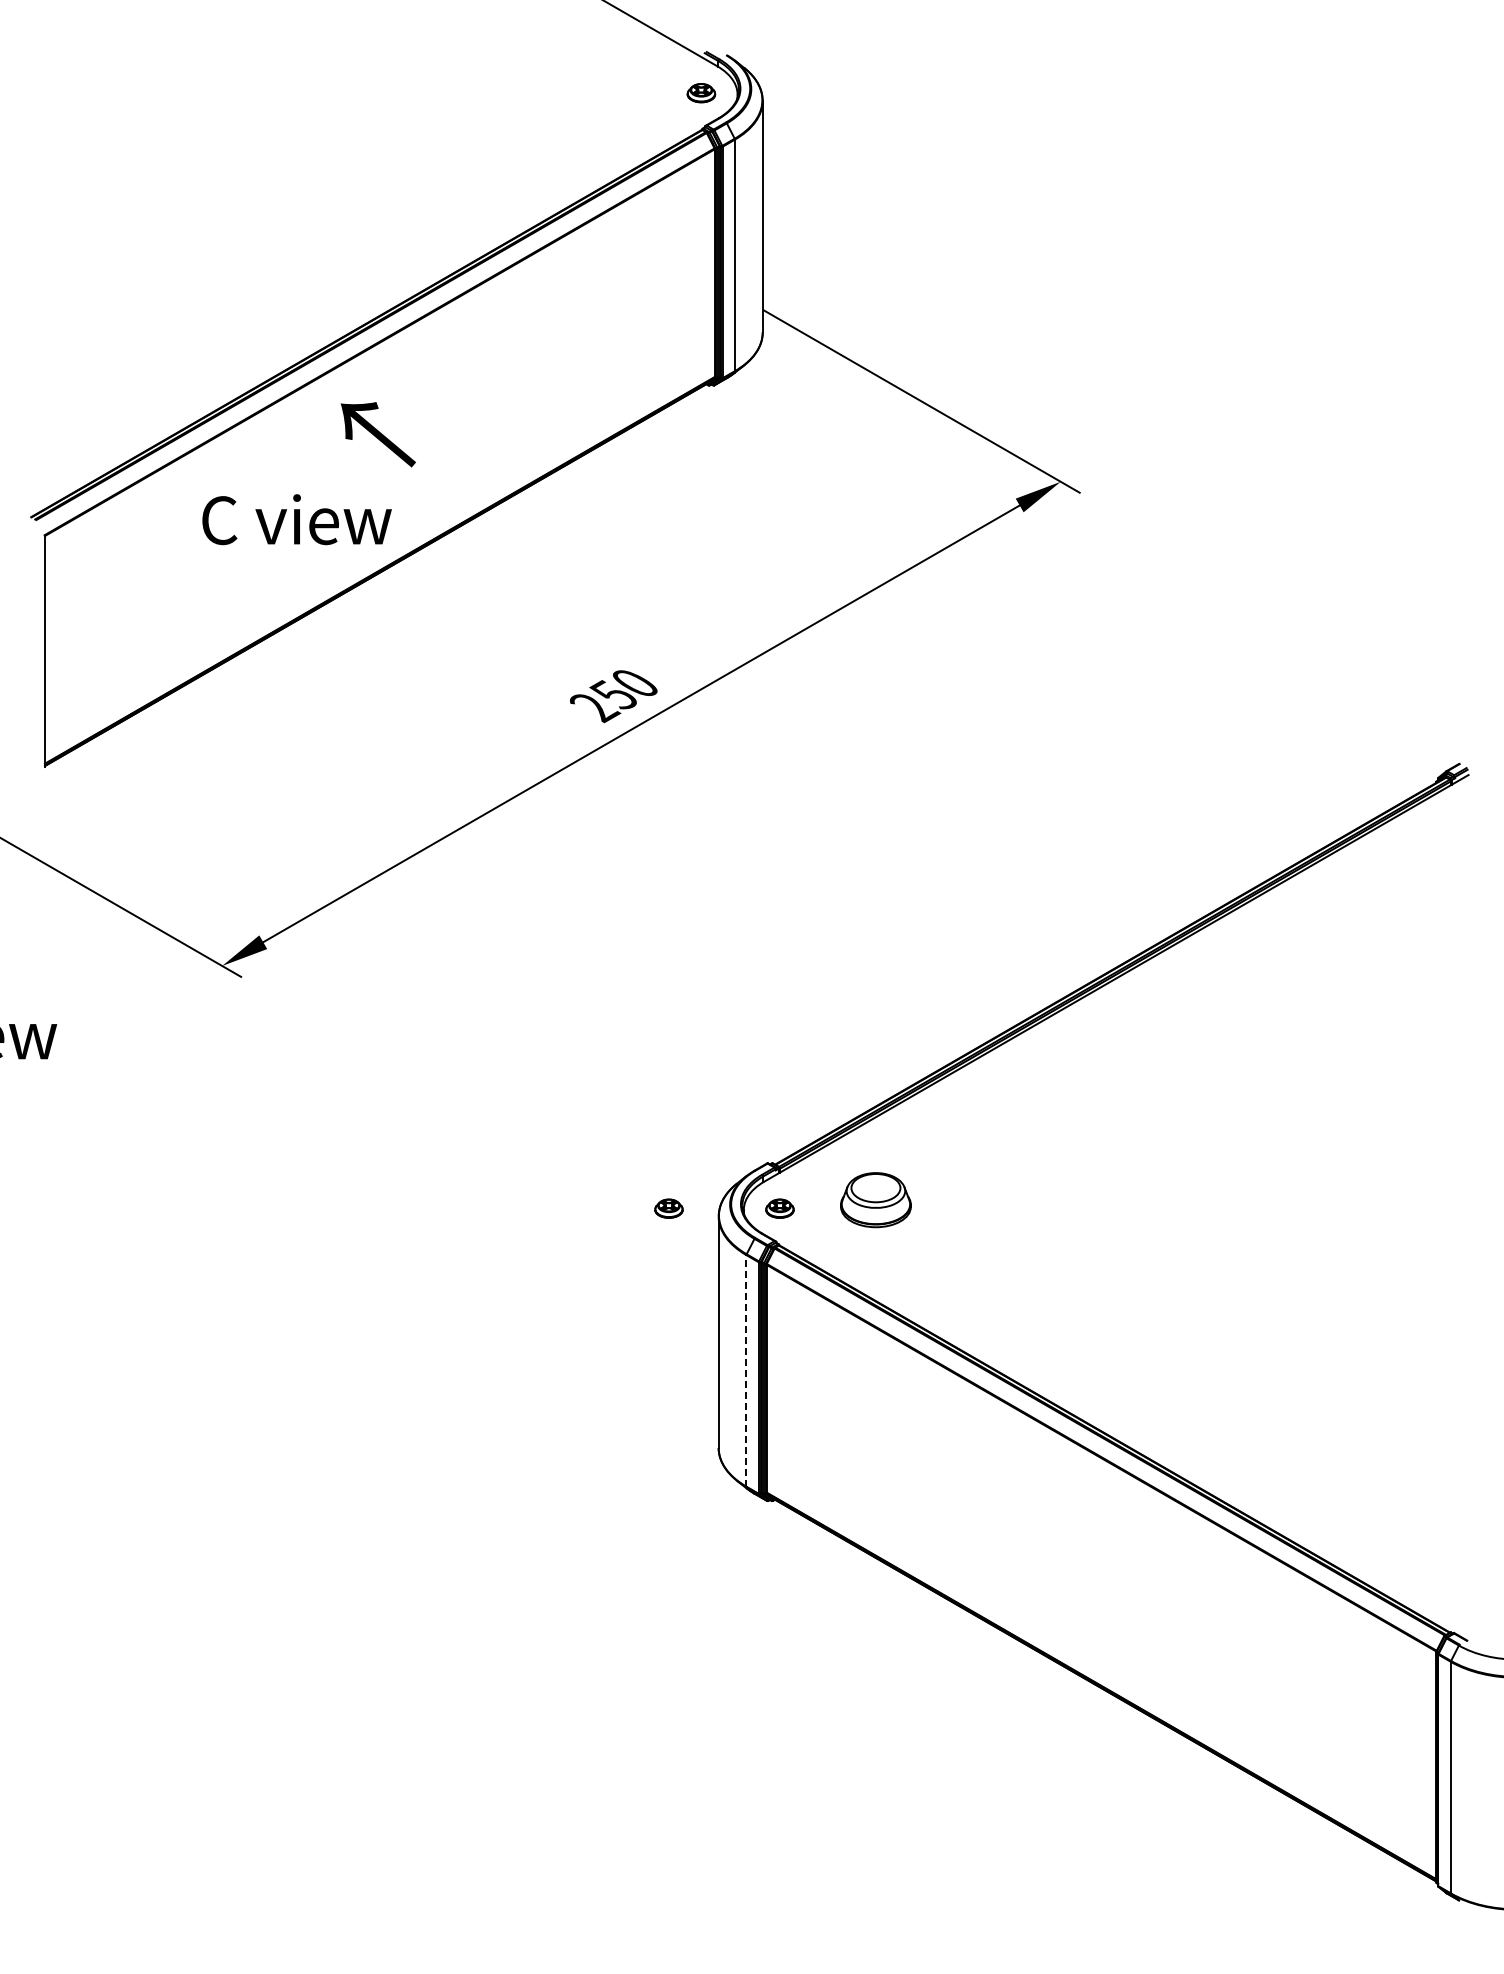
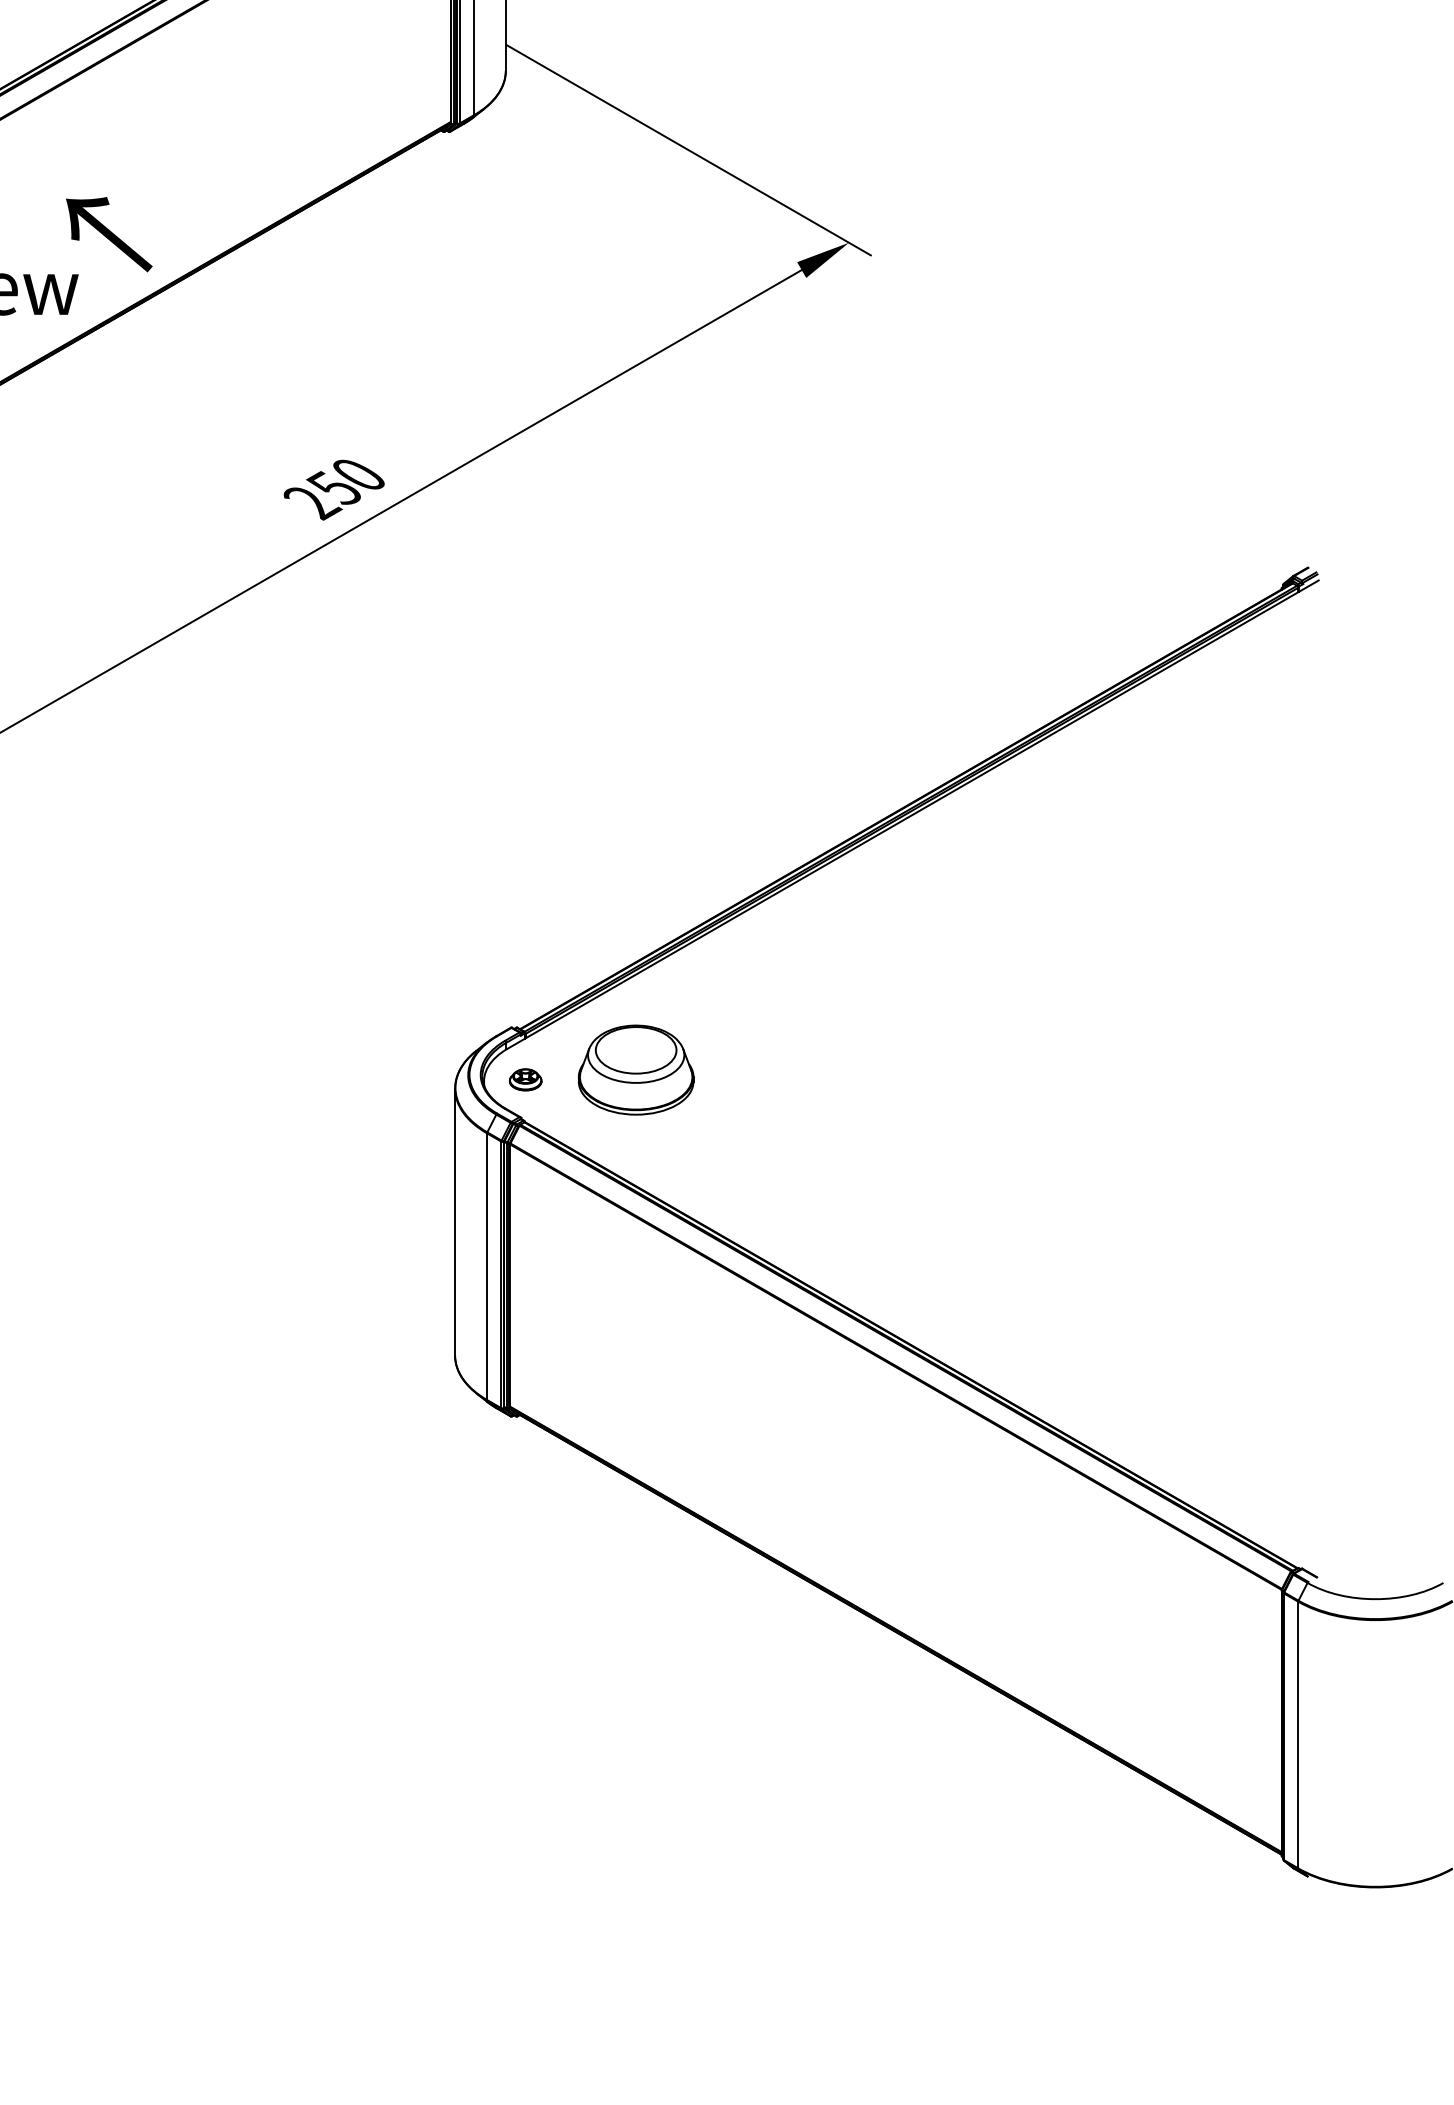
text: (377, 434) -> (108, 234), moved
part: (875, 1199) -> (635, 1069), size x1.43
part: (668, 1208) -> (397, 1079), removed
line: (746, 1370) -> (487, 1266), dashed -> solid

